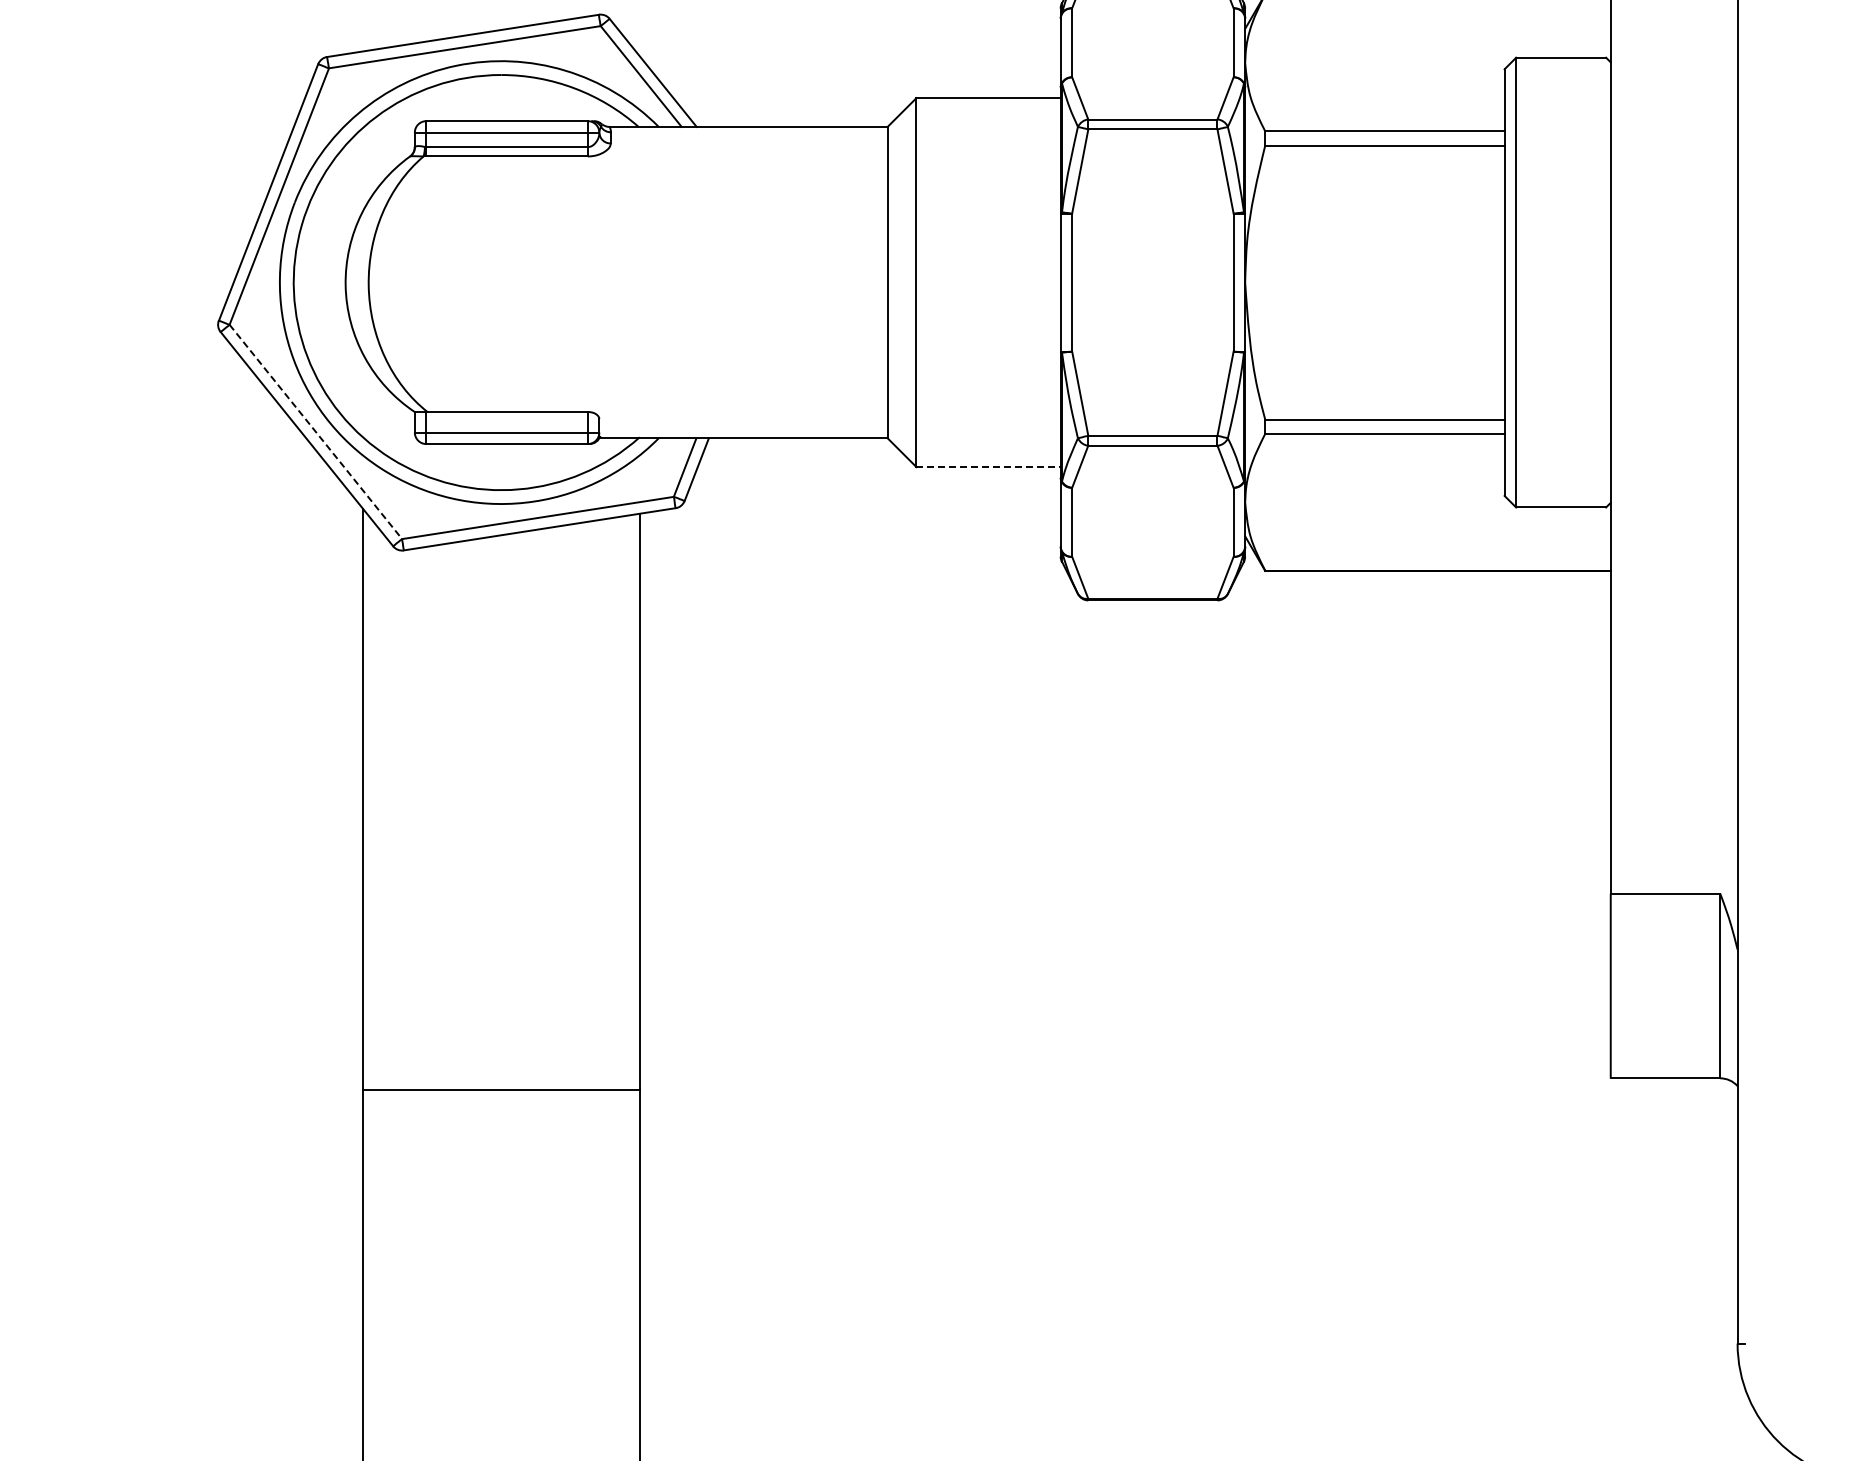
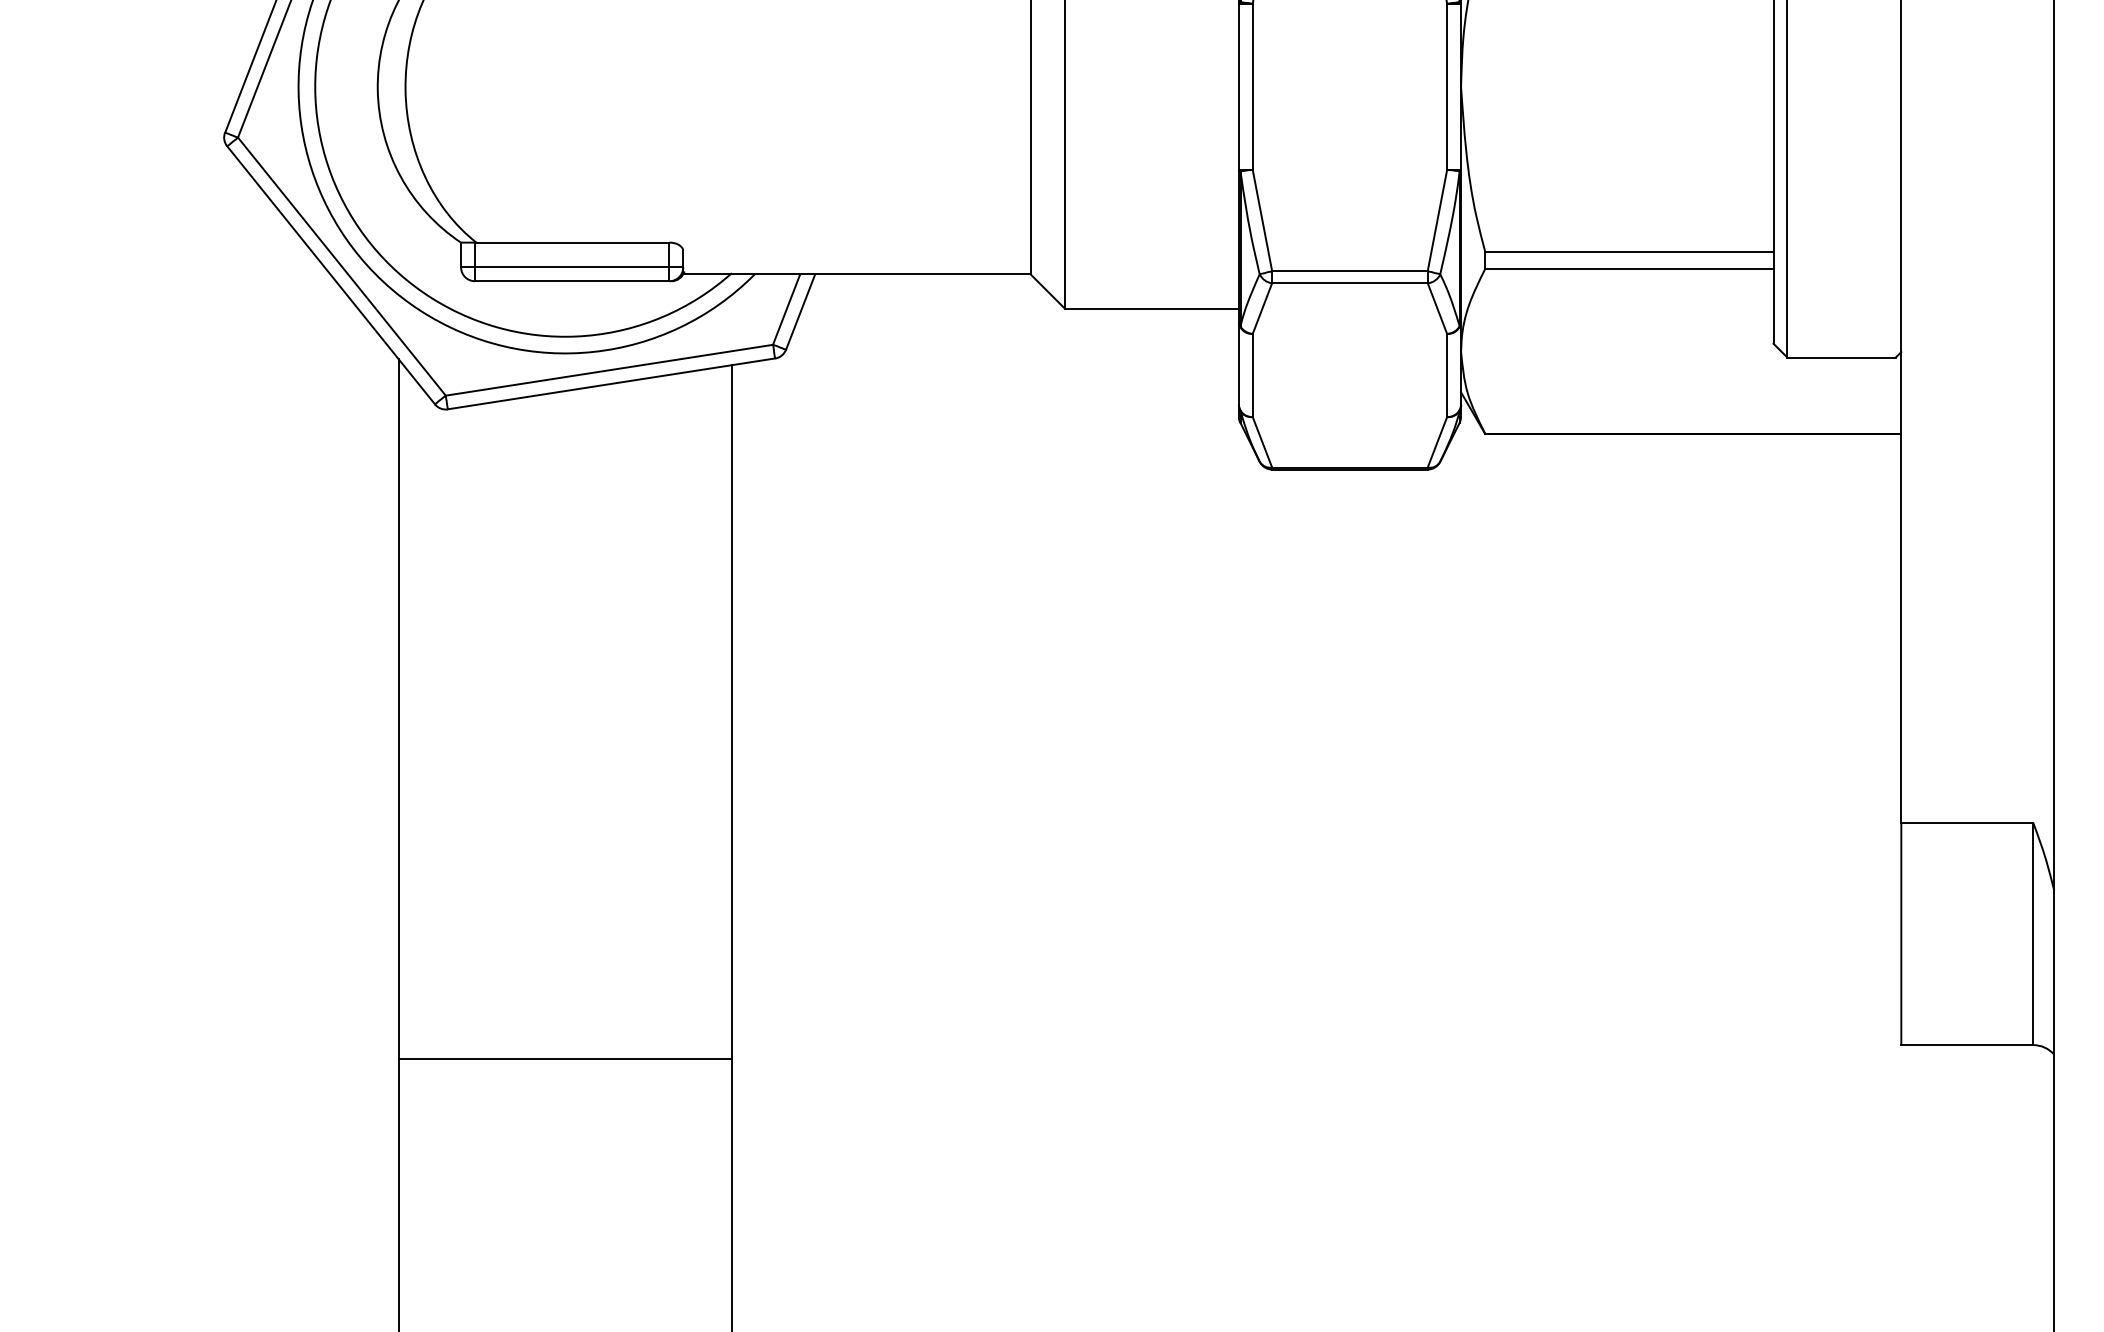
line: (315, 431) -> (341, 266), dashed -> solid
line: (989, 467) -> (1153, 309), dashed -> solid

